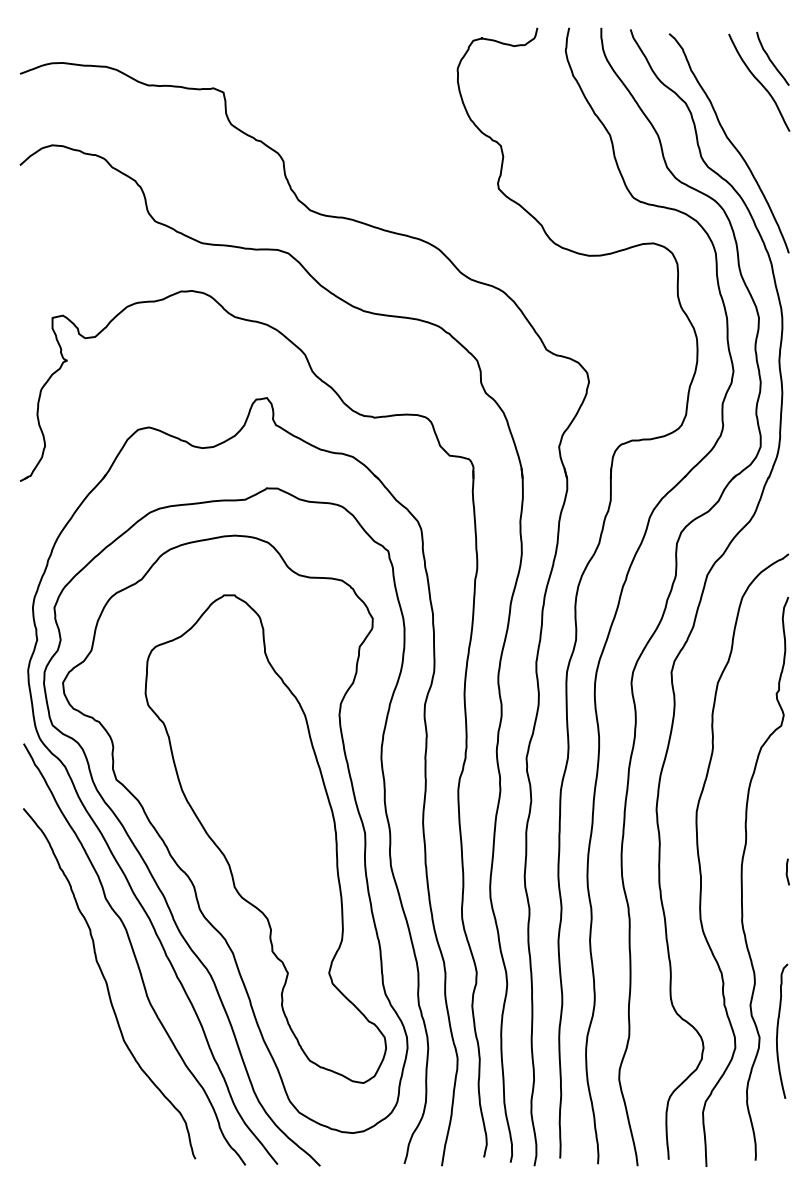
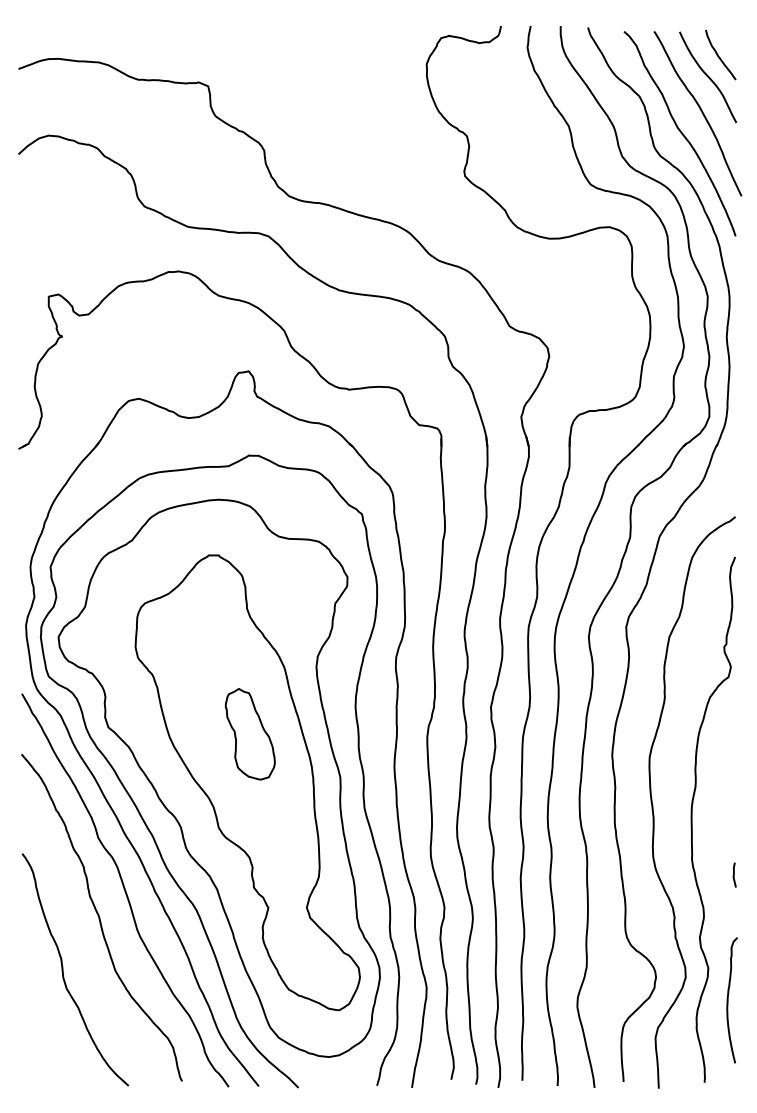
curve: (751, 119) -> (700, 111), added
part: (268, 786) -> (250, 733), added
line: (787, 871) -> (734, 874), moved
curve: (778, 1030) -> (728, 999), moved
curve: (68, 1039) -> (63, 969), added

